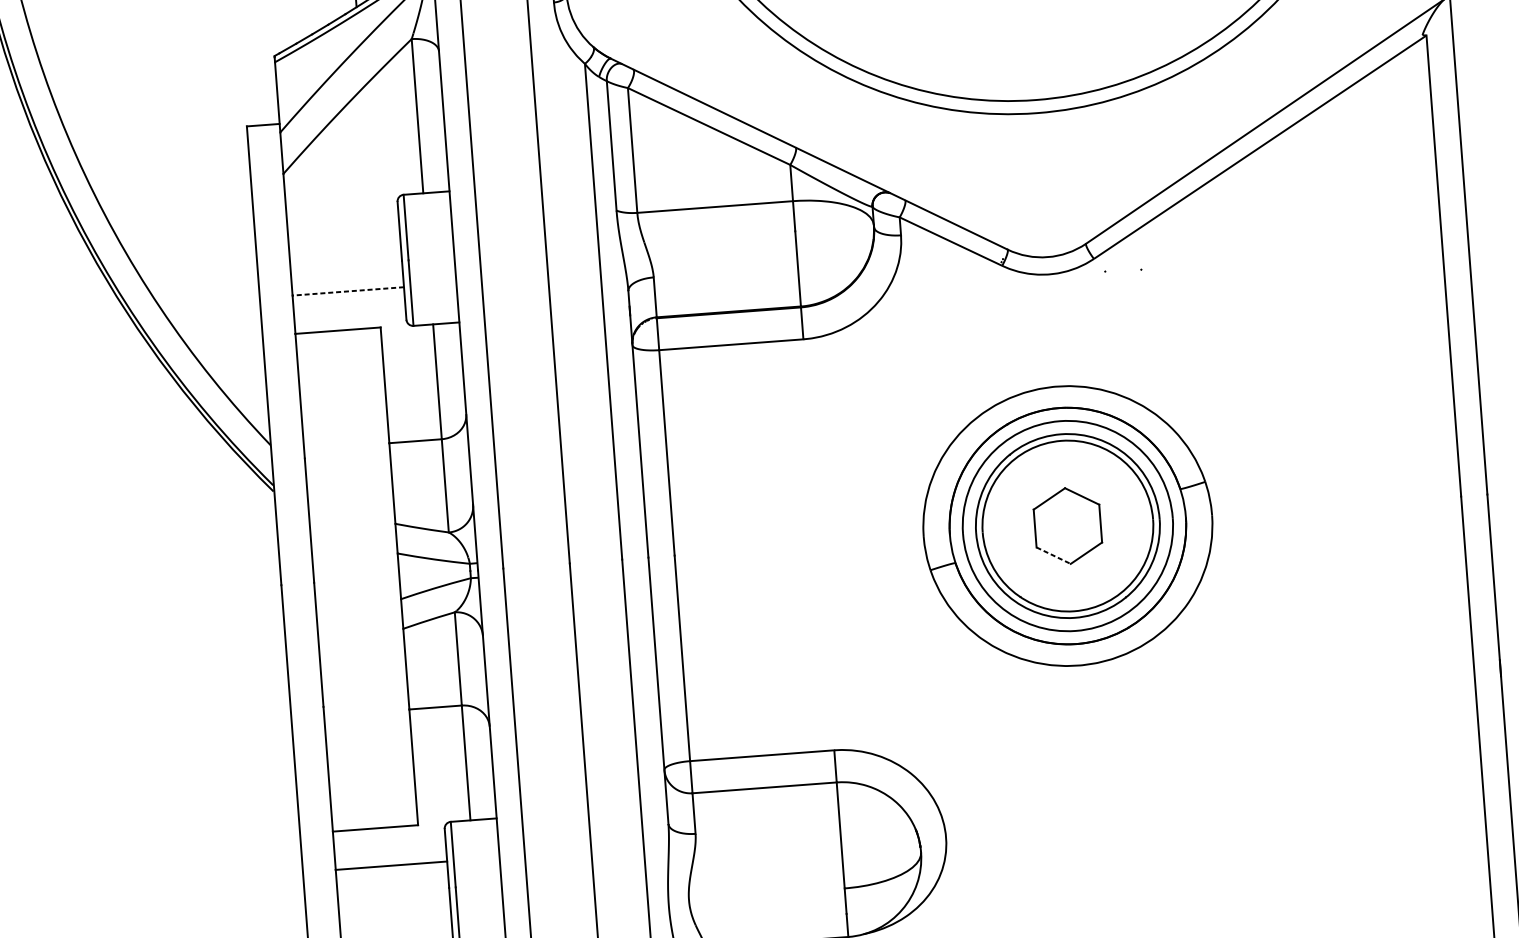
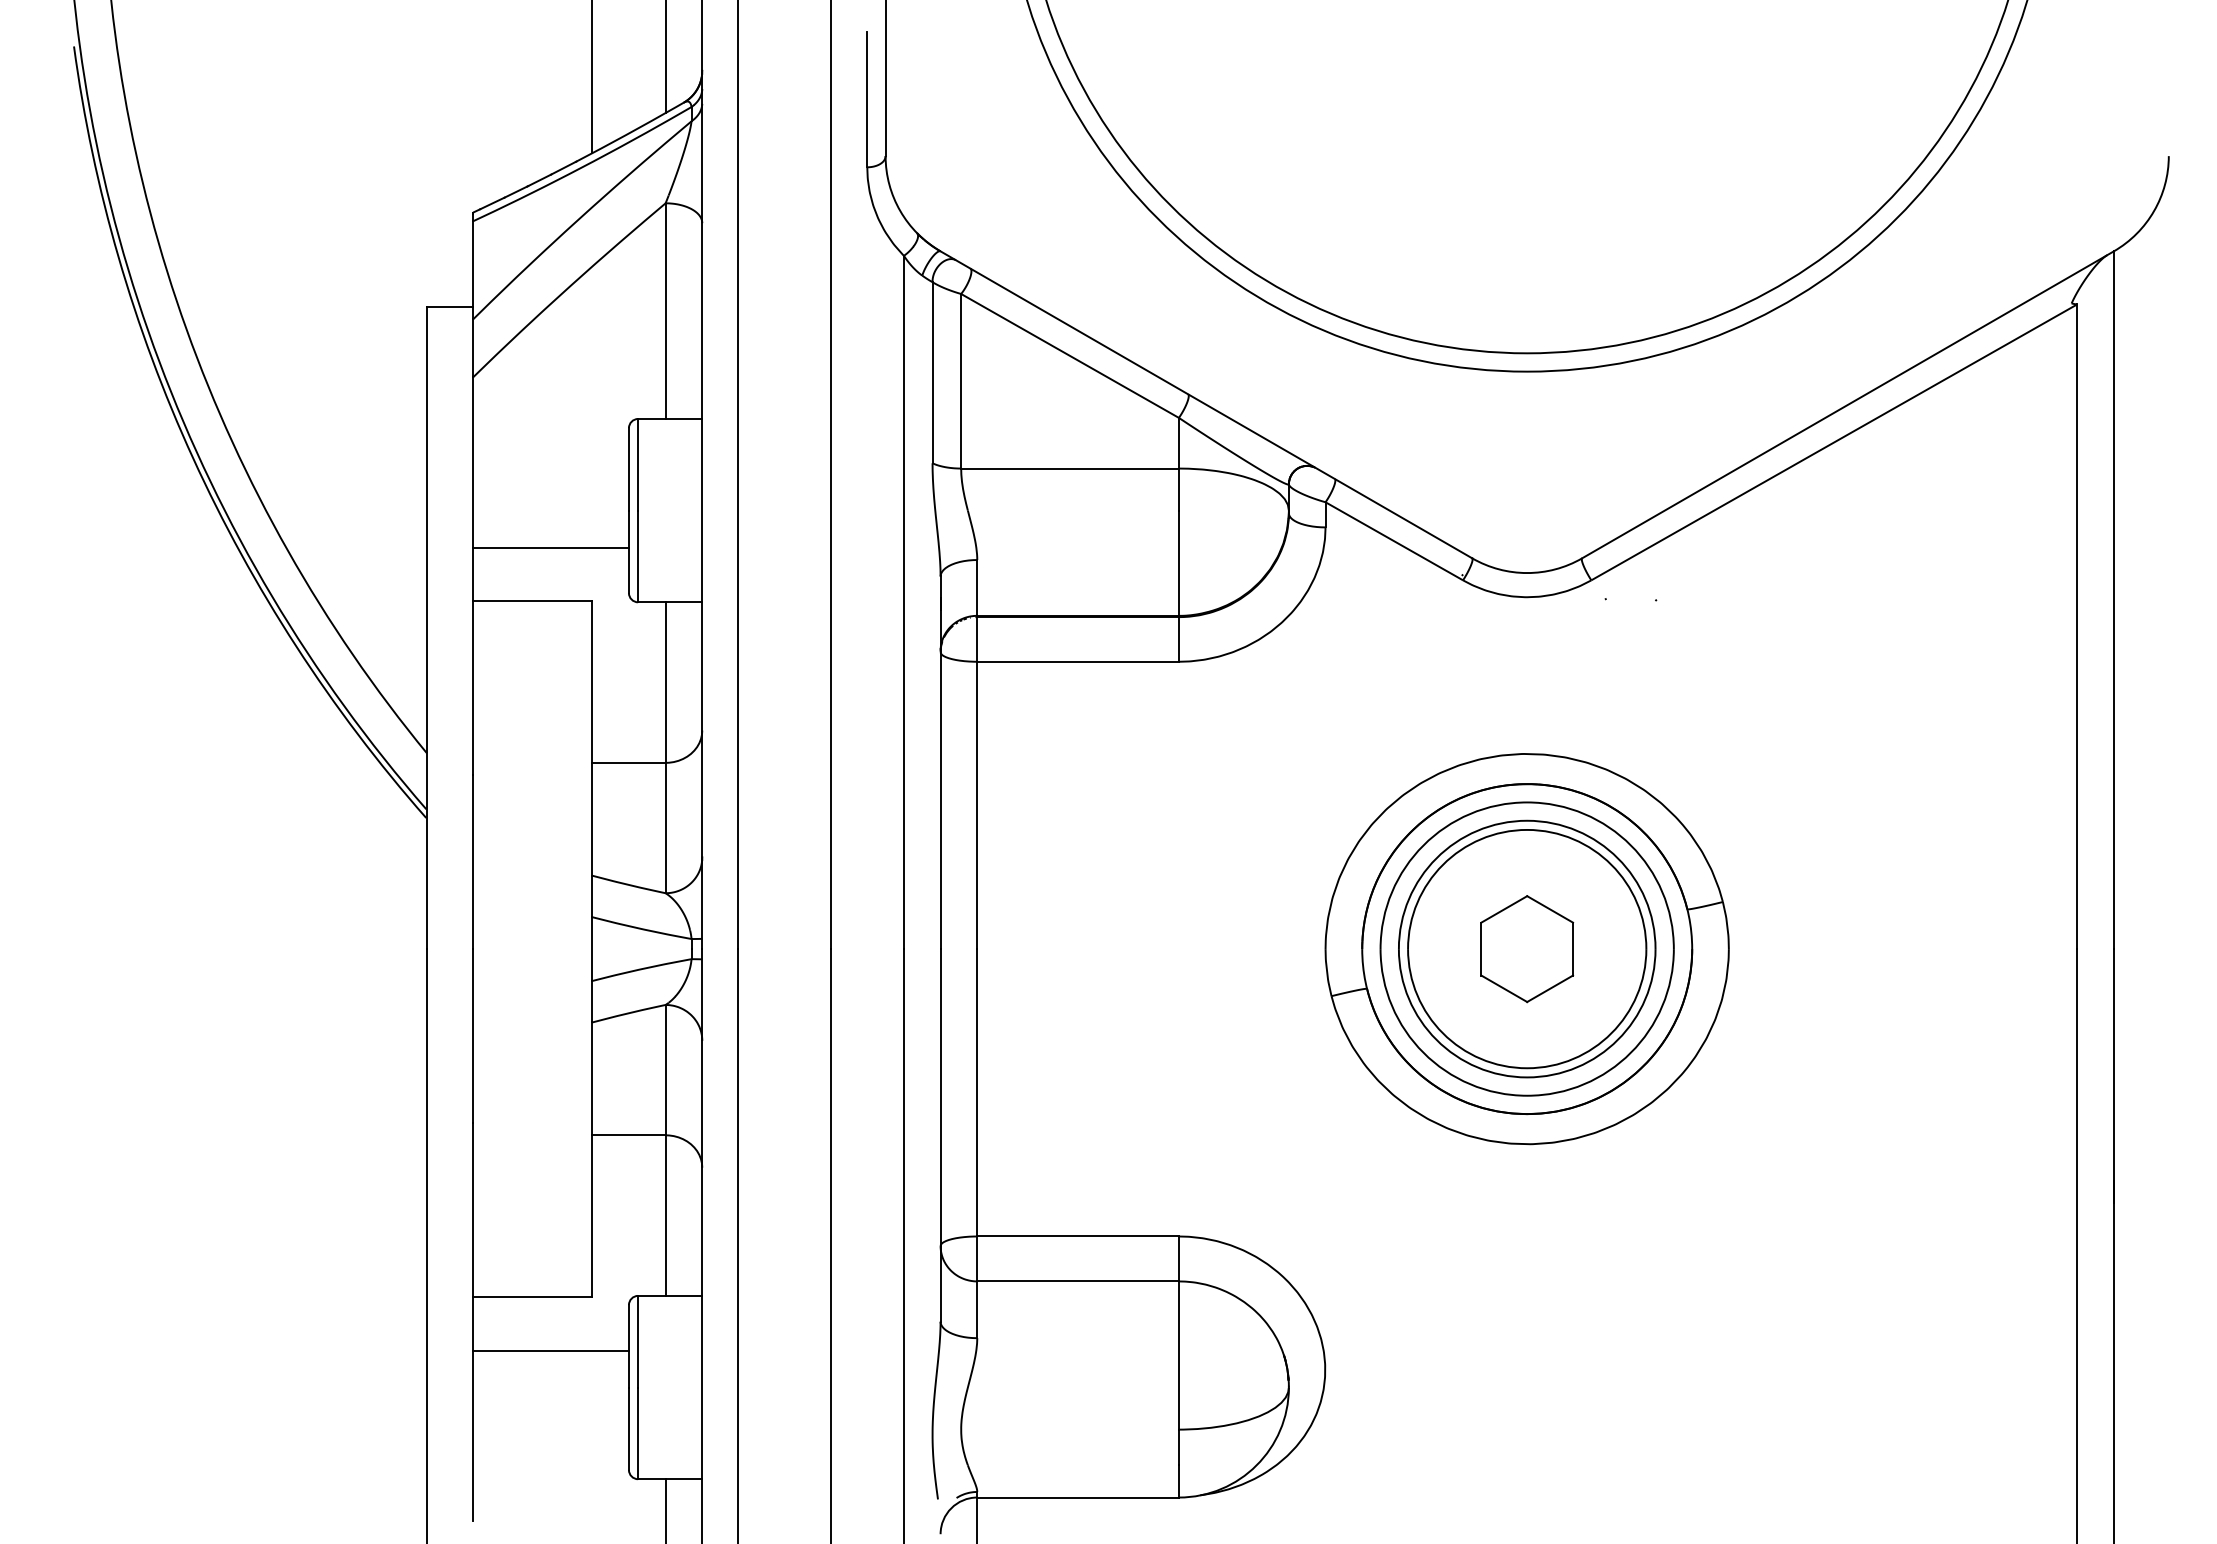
line: (348, 291) -> (551, 547), dashed -> solid
line: (1053, 556) -> (1504, 989), dashed -> solid

